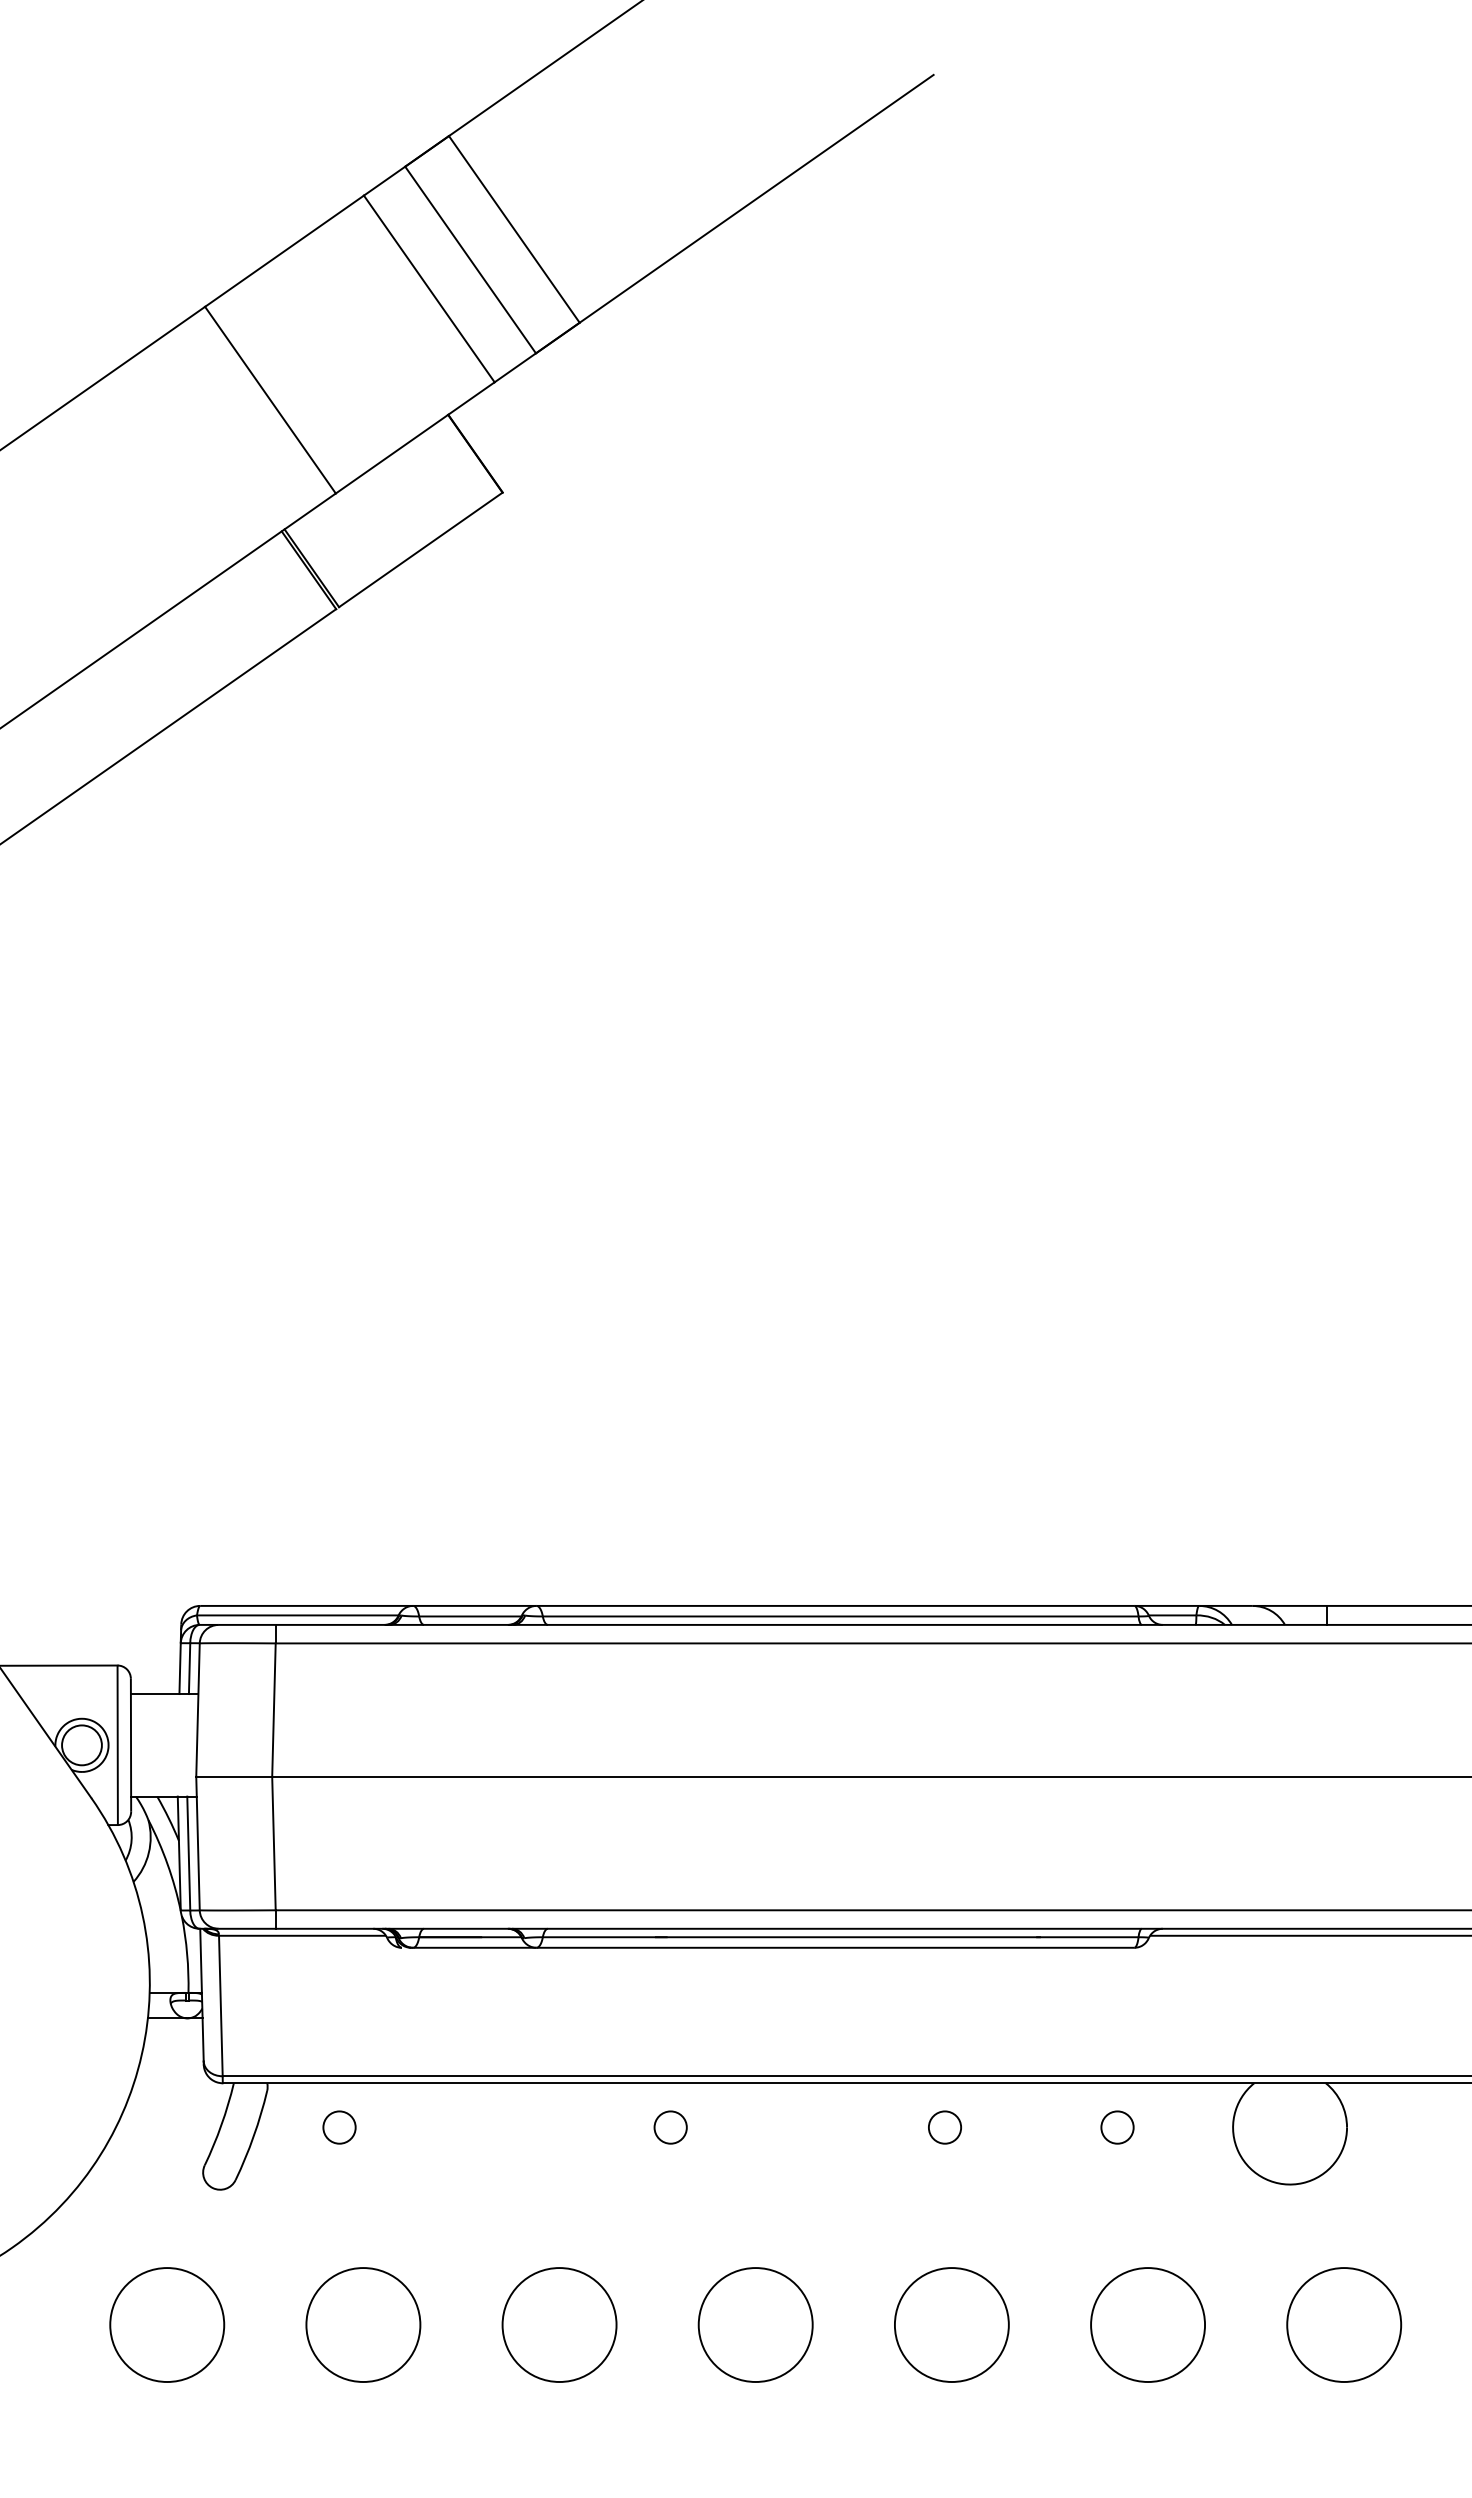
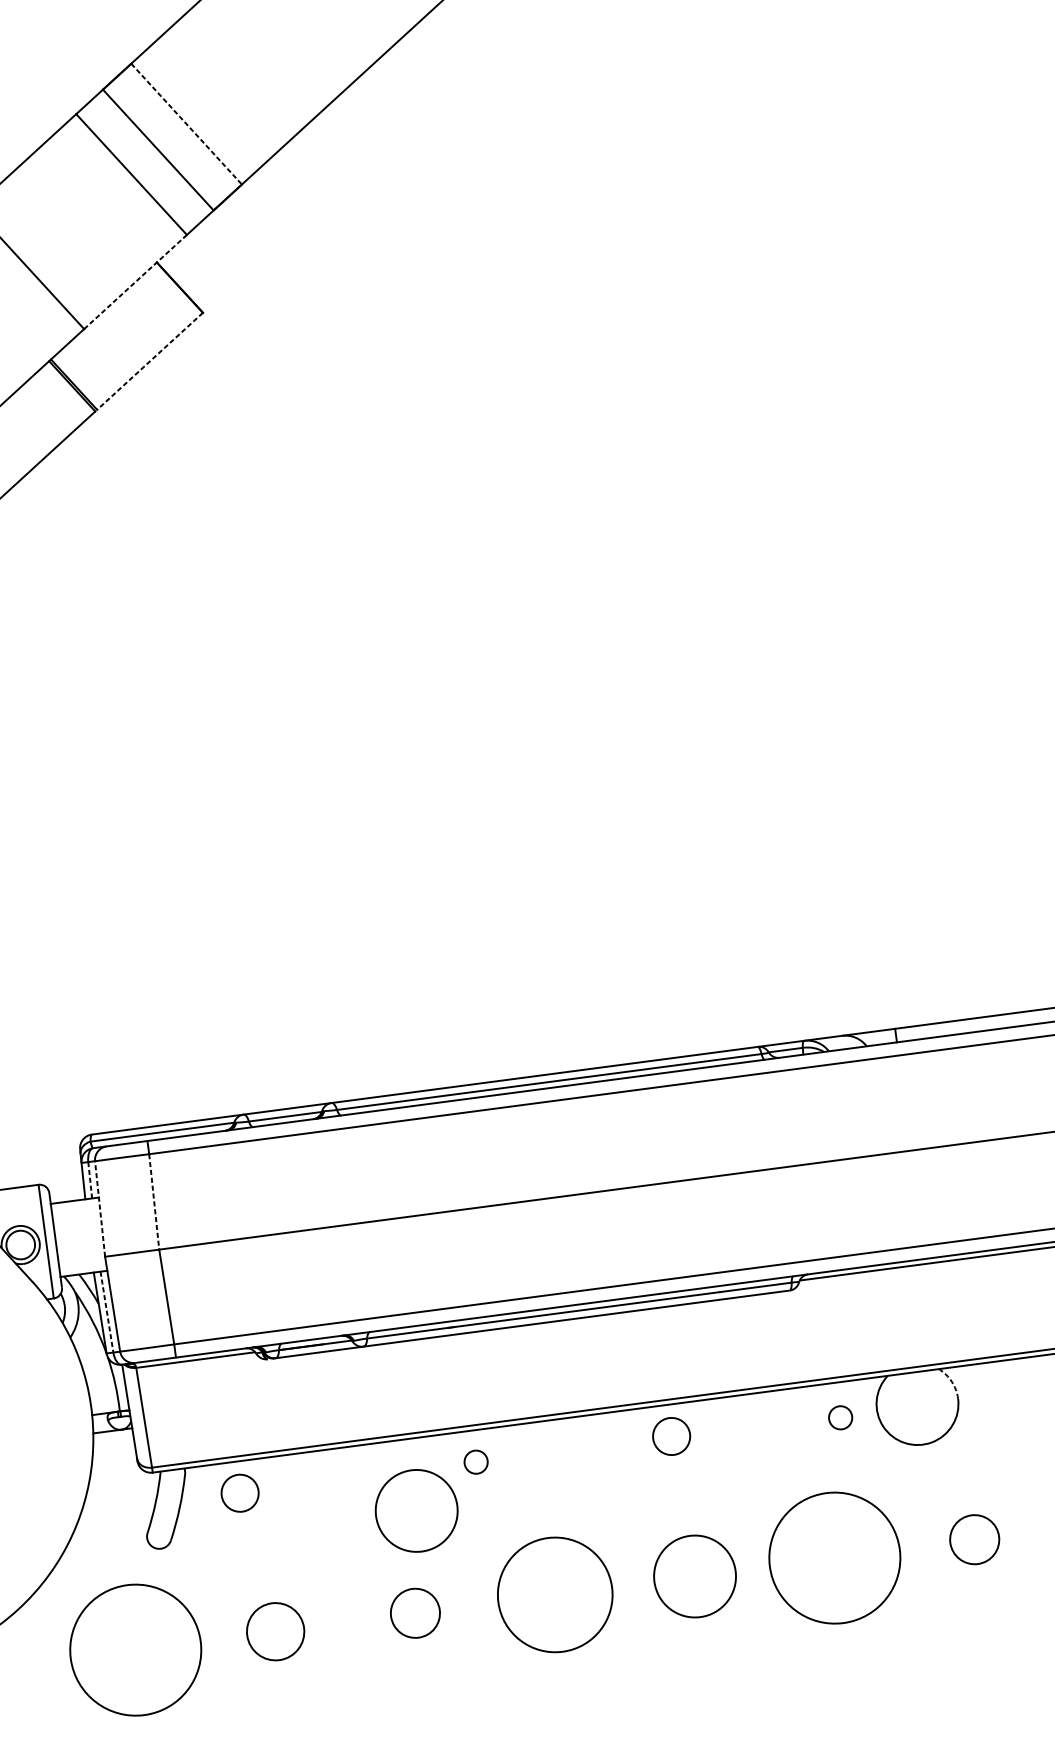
line: (514, 229) -> (186, 124), solid -> dashed
line: (415, 437) -> (135, 281), solid -> dashed
line: (420, 549) -> (149, 361), solid -> dashed
line: (189, 1669) -> (90, 1180), solid -> dashed
line: (198, 1710) -> (100, 1209), solid -> dashed
line: (273, 1710) -> (153, 1202), solid -> dashed
line: (188, 1853) -> (106, 1312), solid -> dashed
arc: (1341, 2103) -> (951, 1382), solid -> dashed
circle: (339, 2127) -> (240, 1493), size x1.6
circle: (944, 2127) -> (671, 1436), size x1.6
circle: (1117, 2127) -> (840, 1417), moved
circle: (579, 2183) -> (416, 1510), added
circle: (167, 2324) -> (136, 1649), size x1.6
circle: (363, 2324) -> (275, 1631), size x0.7
circle: (559, 2324) -> (415, 1612), size x0.6
circle: (755, 2324) -> (555, 1594), size x1.4
circle: (1147, 2324) -> (834, 1557), size x1.6
circle: (1344, 2324) -> (974, 1539), size x0.6

